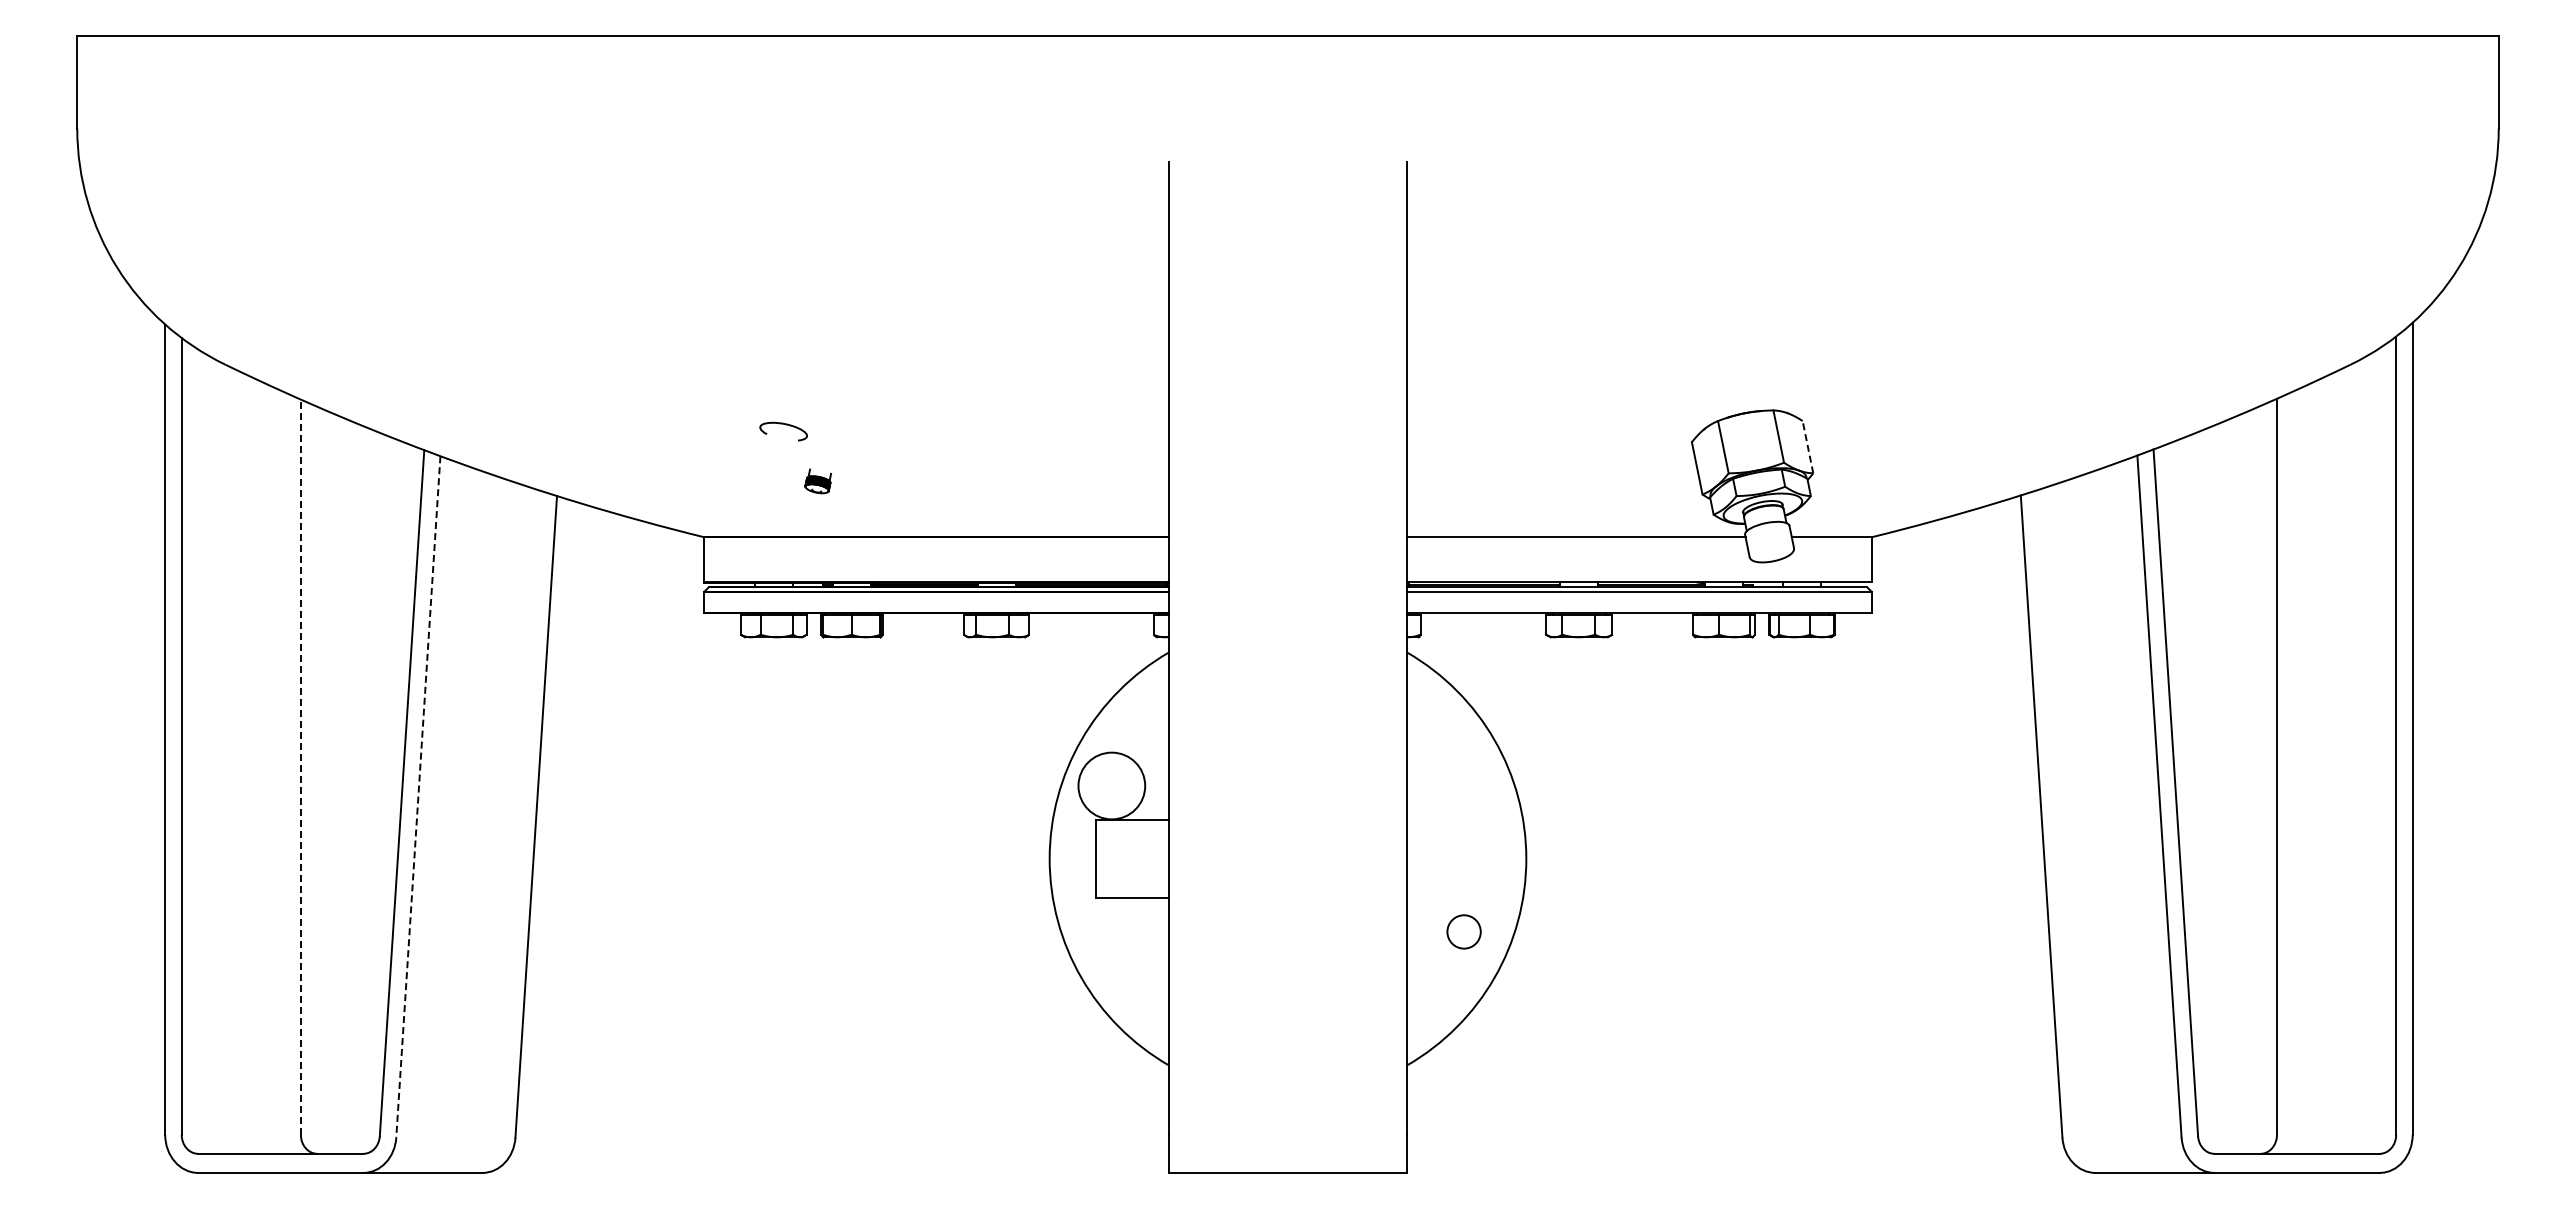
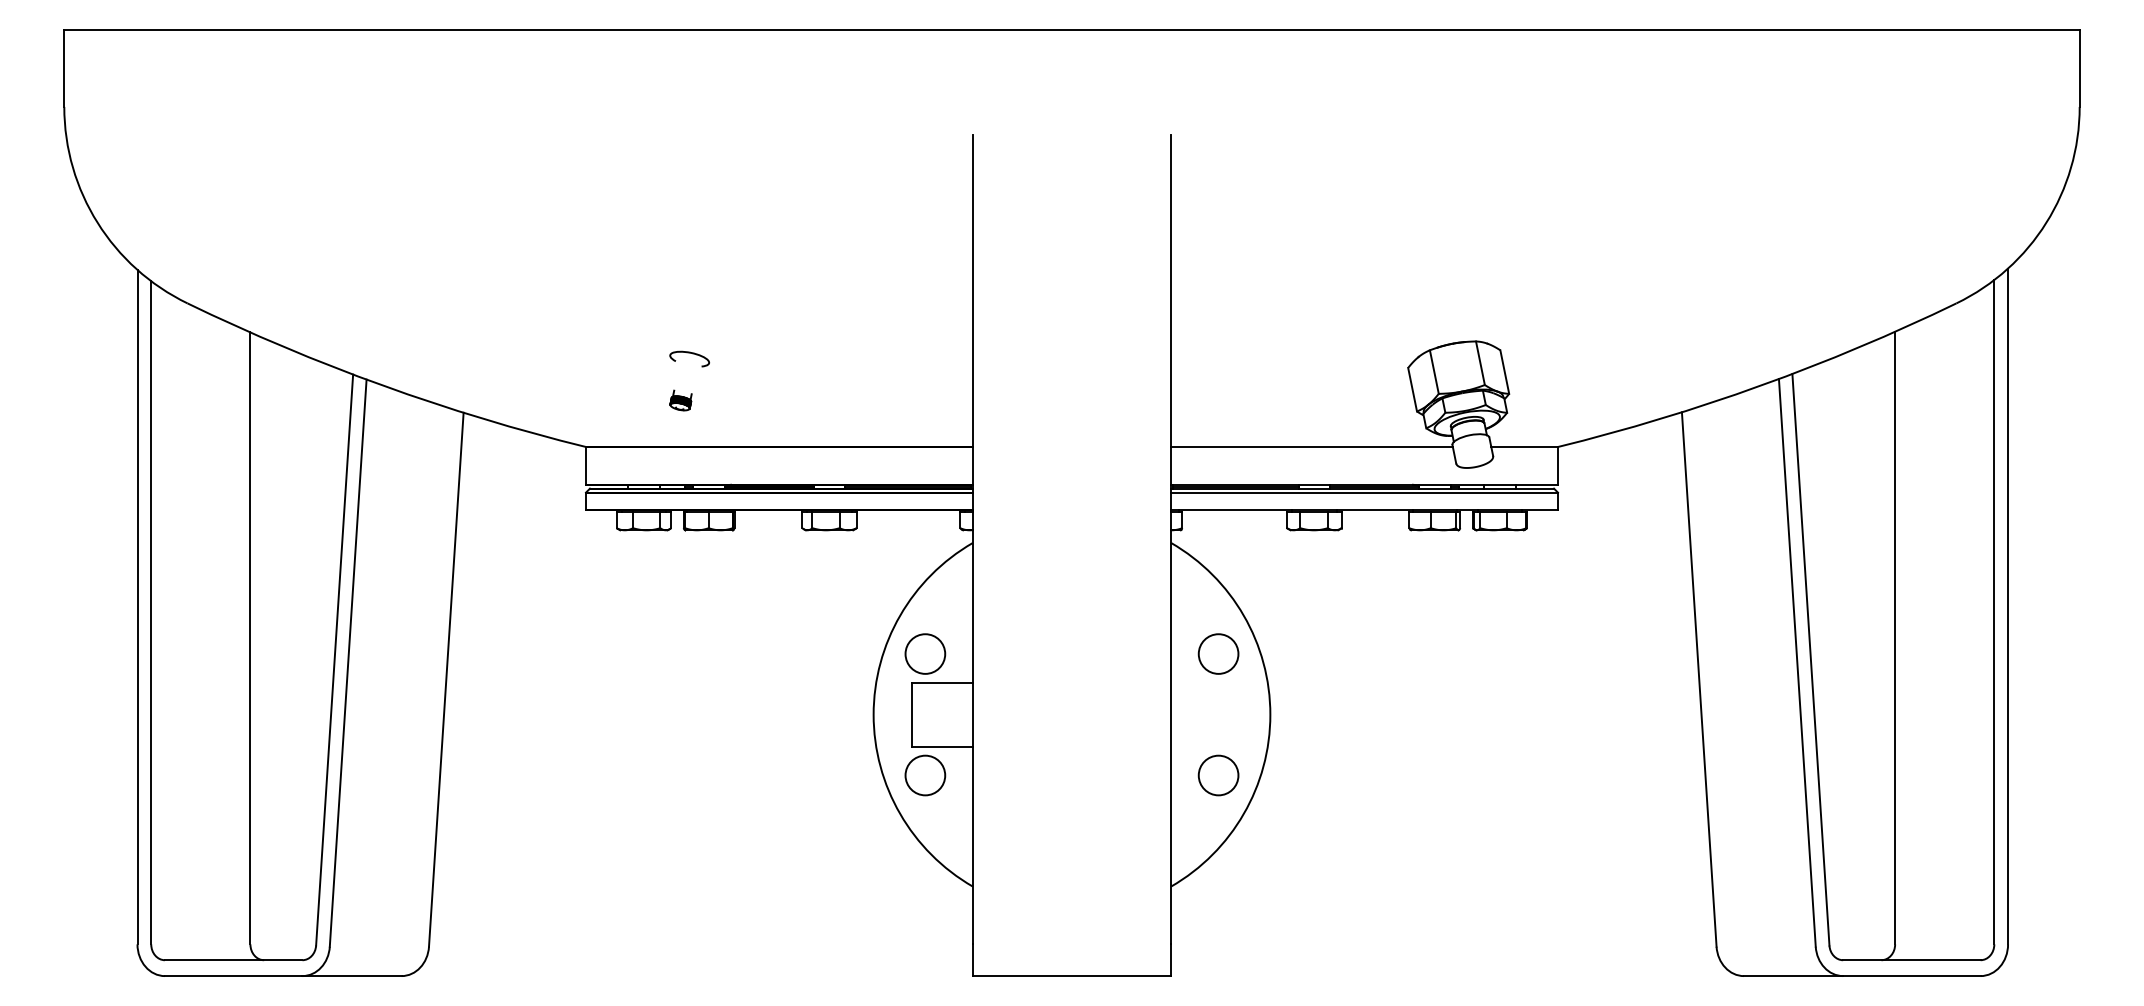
curve: (785, 425) -> (691, 354), moved
line: (1807, 447) -> (1504, 372), dashed -> solid
line: (300, 767) -> (250, 638), dashed -> solid
circle: (1111, 785) -> (925, 653), size x0.71
circle: (1463, 785) -> (1218, 653), added
line: (418, 797) -> (348, 663), dashed -> solid
circle: (1111, 931) -> (925, 775), added
circle: (1463, 931) -> (1218, 775), size x1.43

